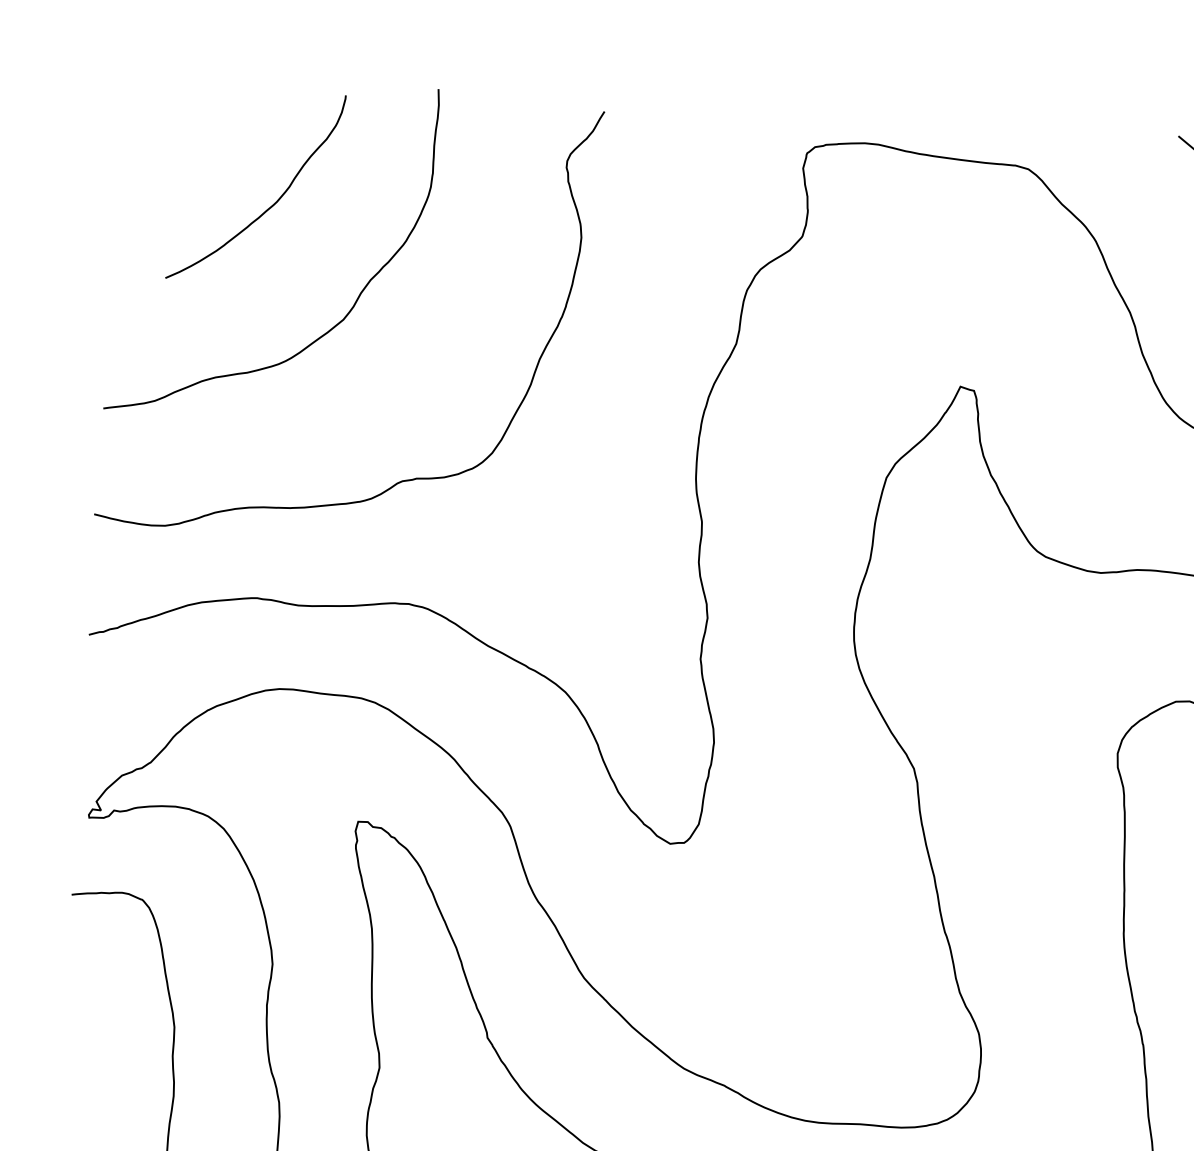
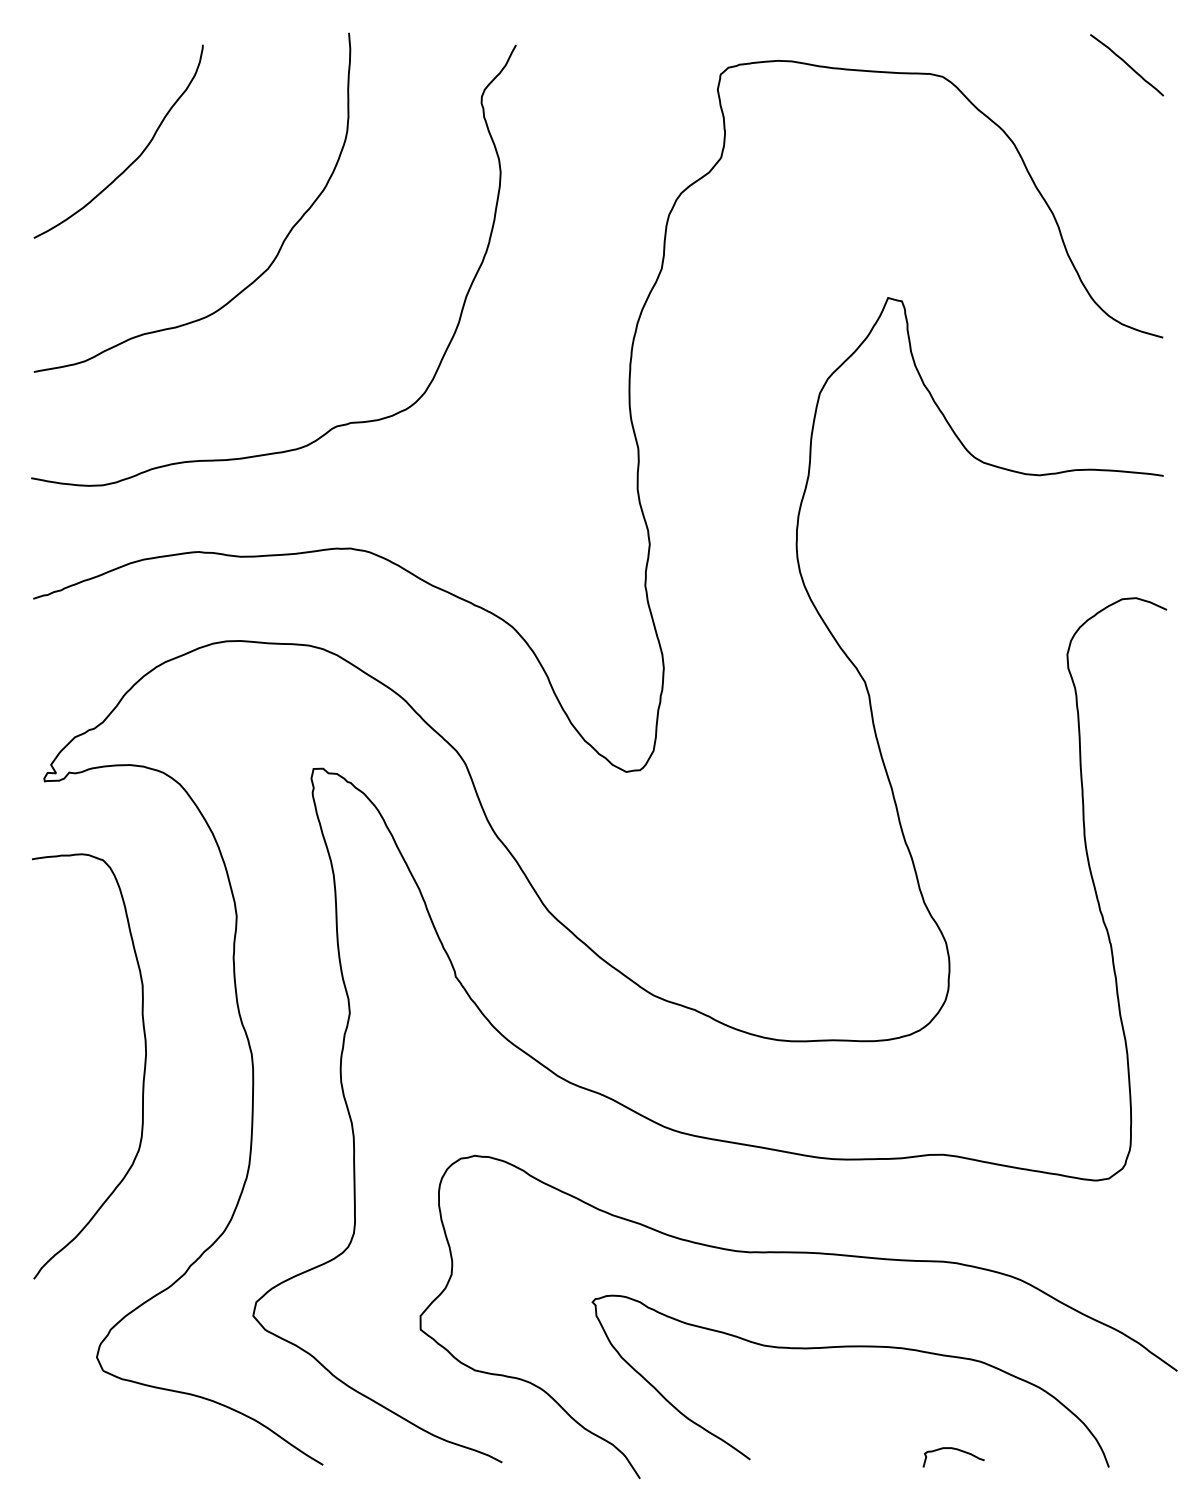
curve: (269, 206) -> (133, 160), moved

